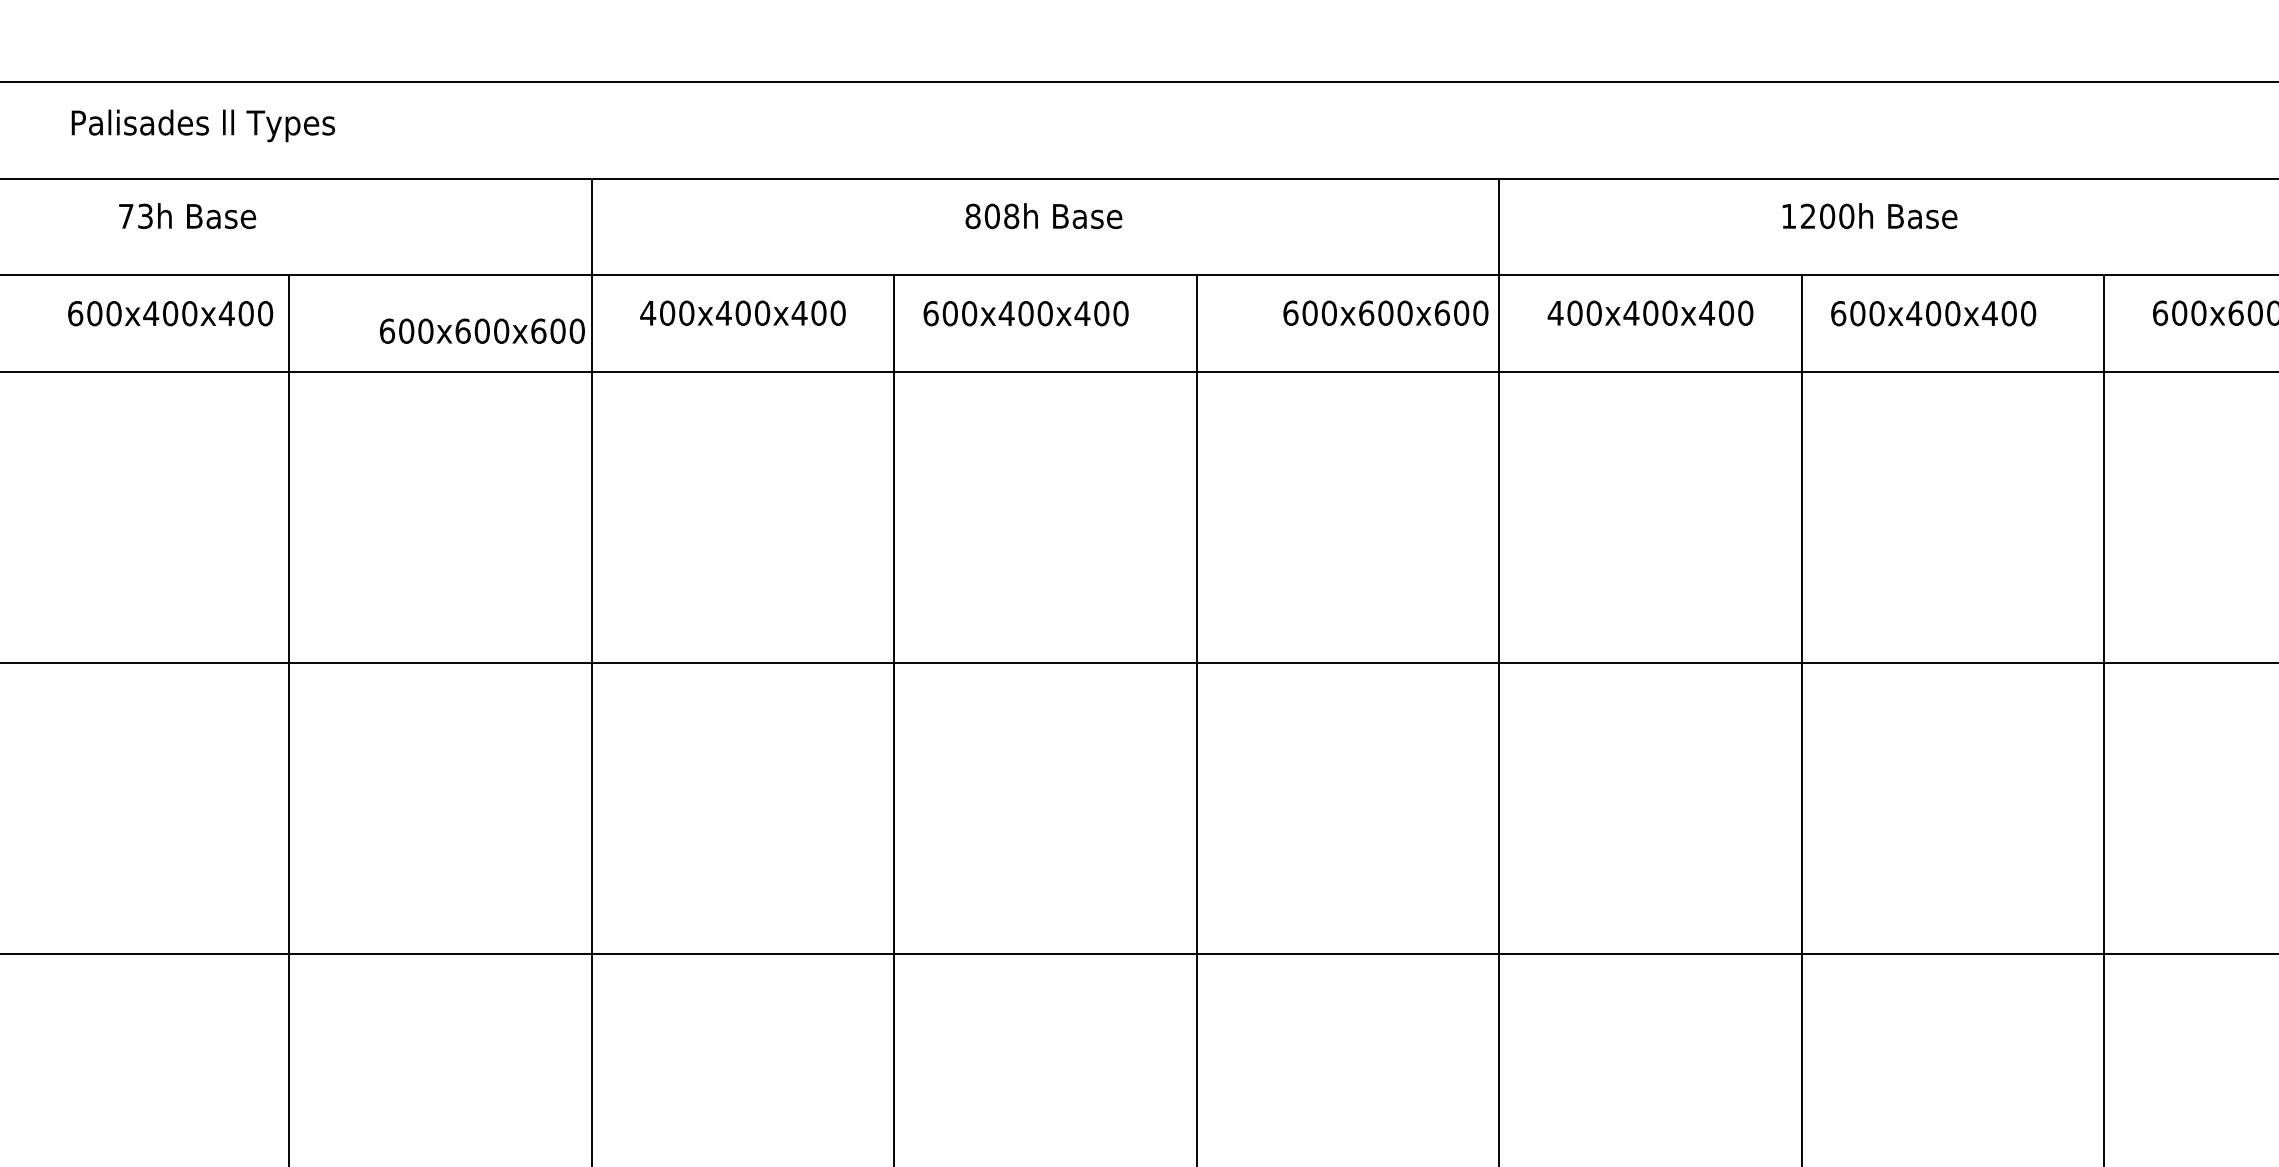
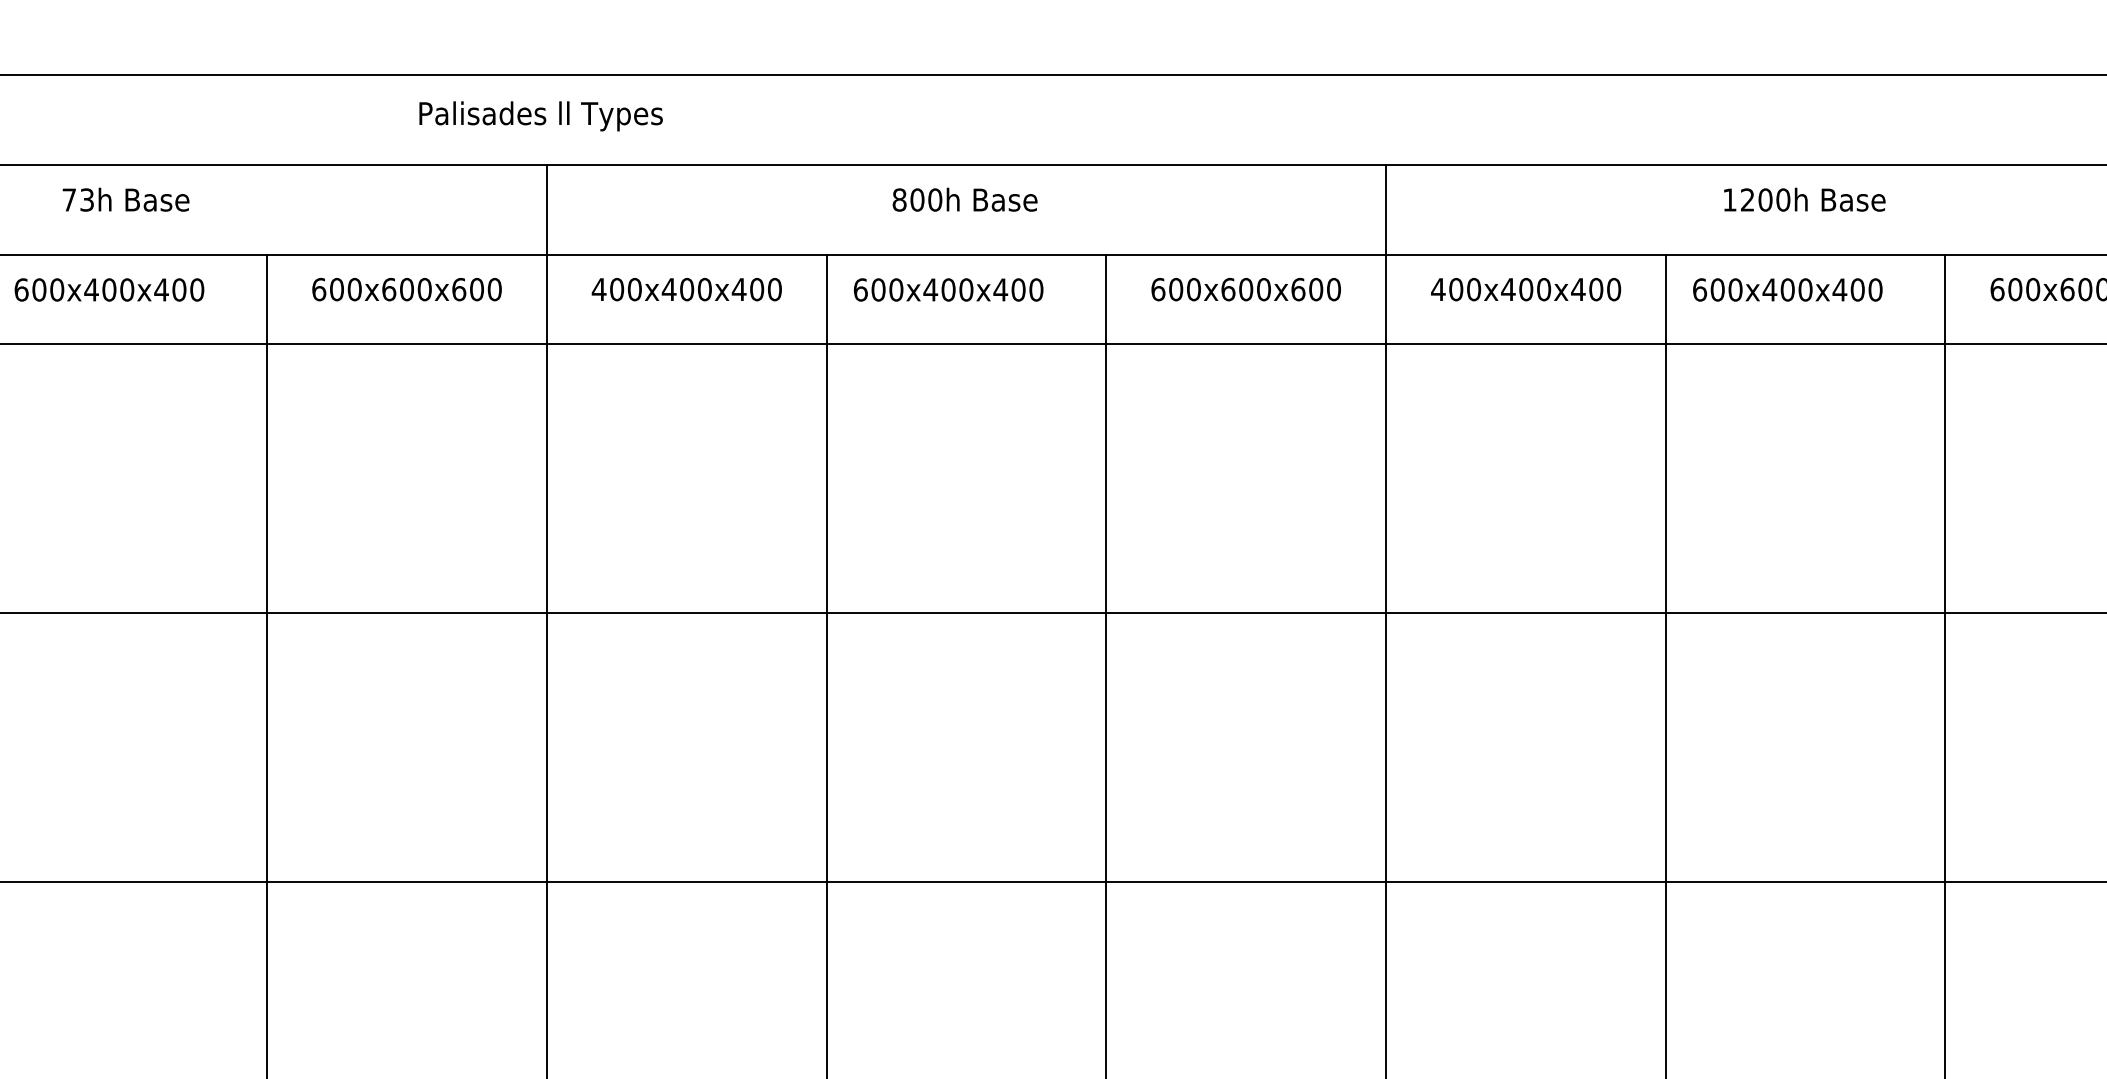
text: (202, 125) -> (540, 115), moved
text: (1869, 215) -> (1804, 199), moved
text: (187, 216) -> (126, 200), moved
text: (1011, 216) -> (935, 200), 808h -> 800h
text: (1385, 312) -> (1245, 288), moved
text: (170, 313) -> (109, 289), moved
text: (482, 330) -> (407, 288), moved

